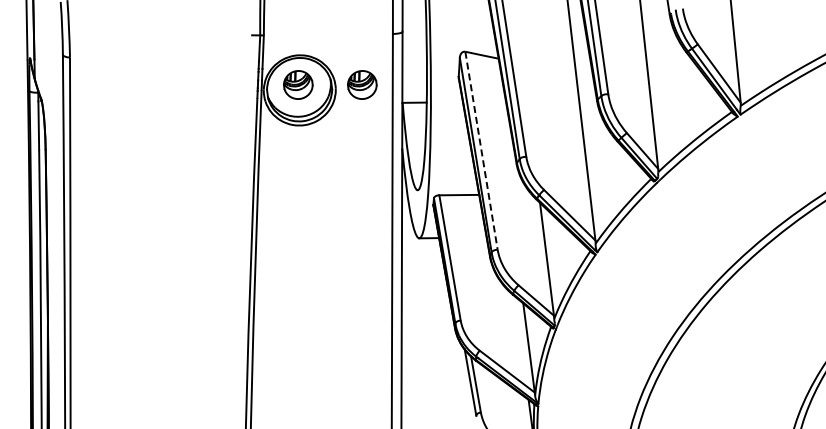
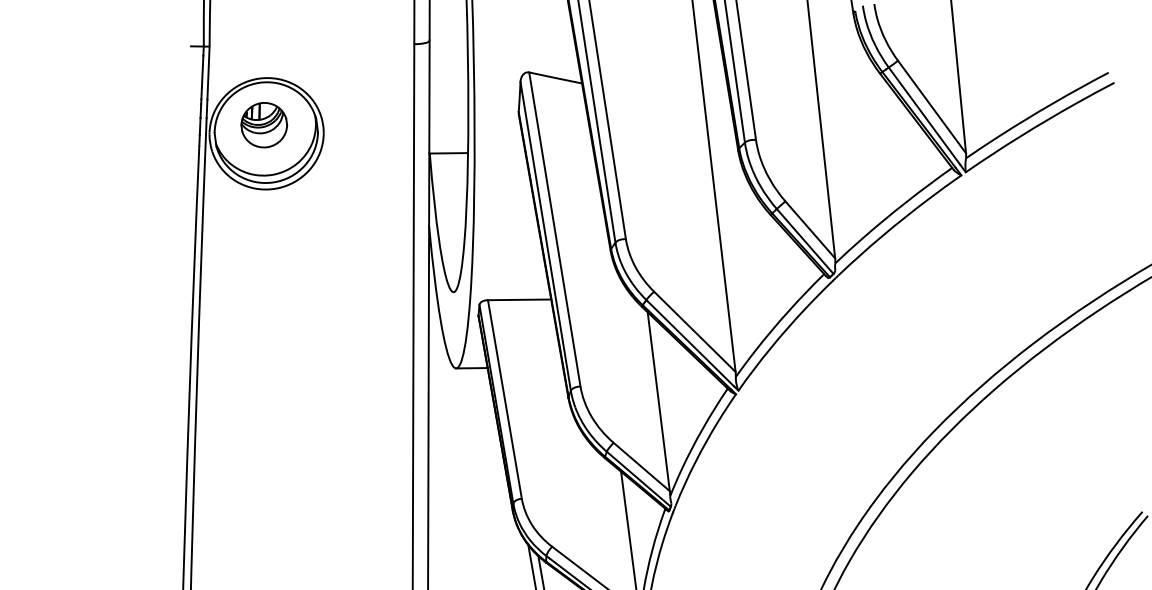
part: (362, 84) -> (366, 124), removed
line: (481, 151) -> (554, 230), dashed -> solid

